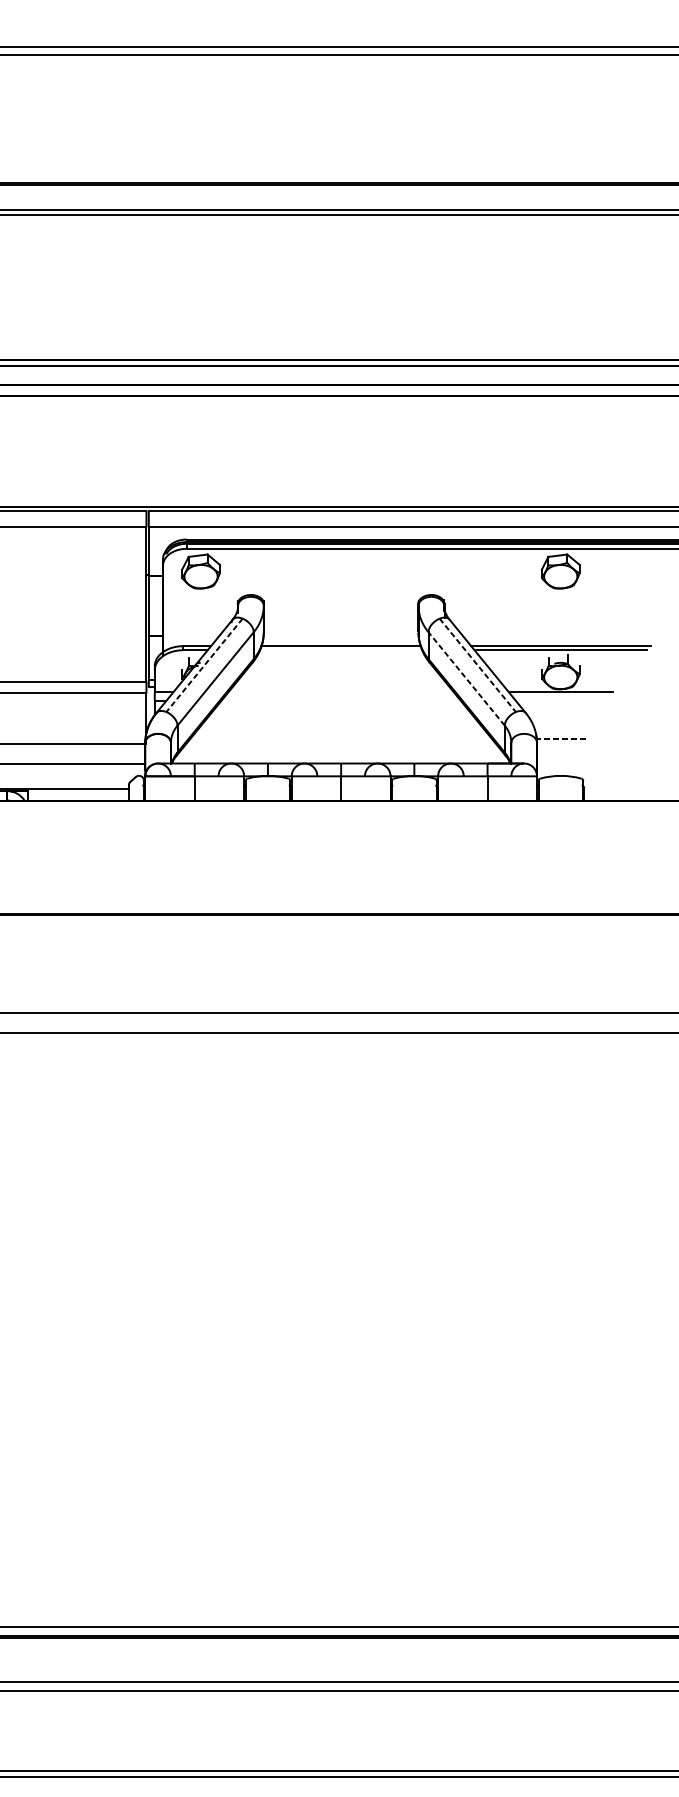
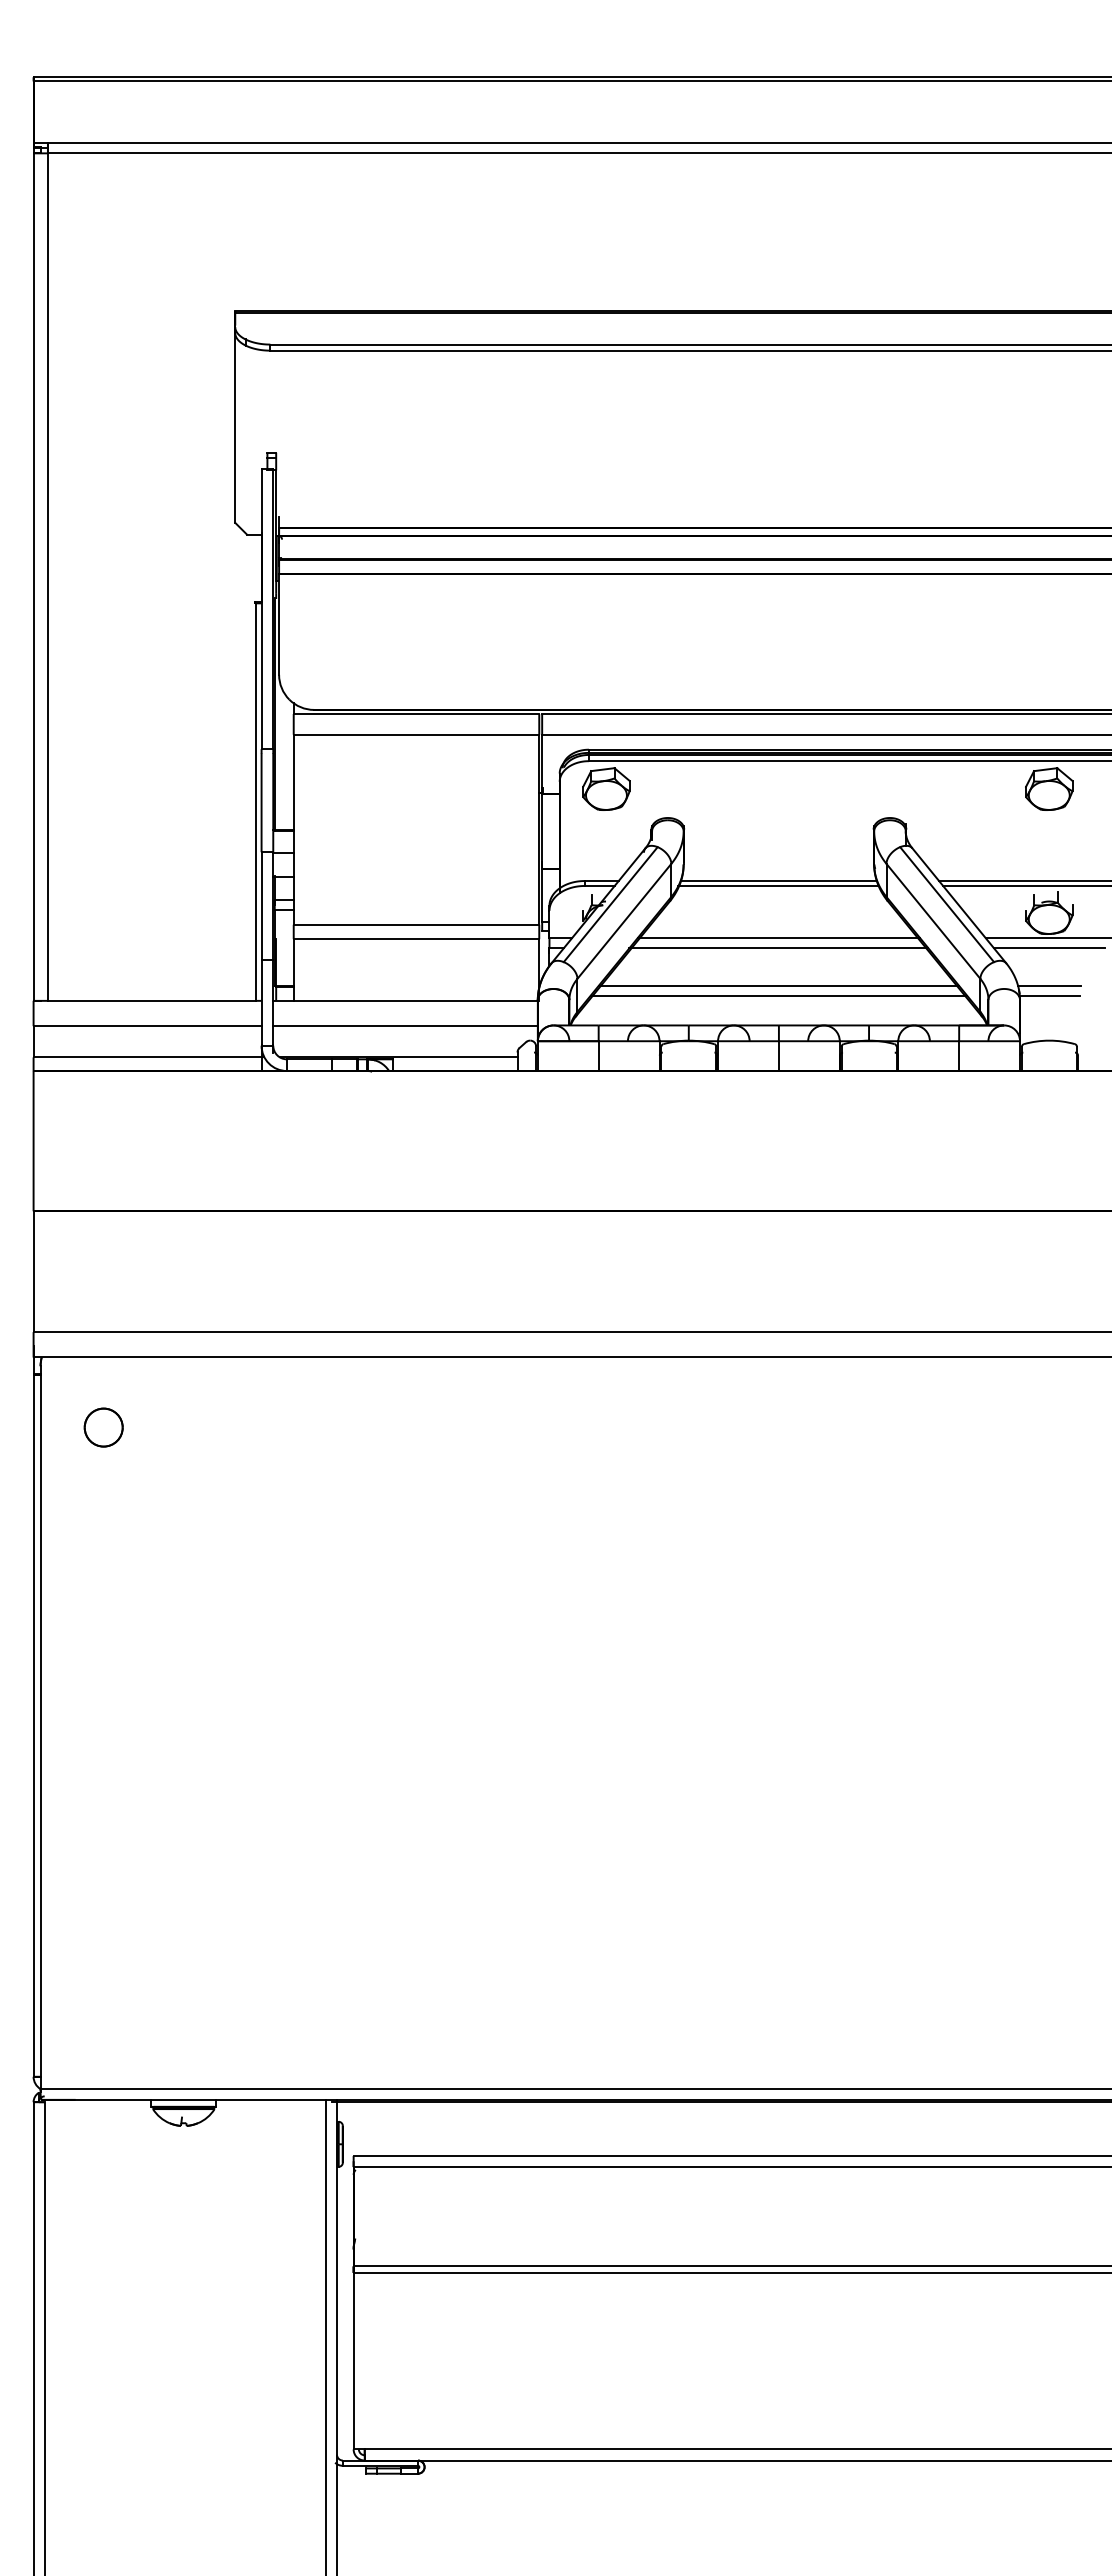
line: (340, 650) -> (778, 886), added
line: (204, 666) -> (610, 905), dashed -> solid
line: (478, 666) -> (947, 905), dashed -> solid
line: (466, 678) -> (933, 920), dashed -> solid
line: (340, 692) -> (778, 937), added
line: (340, 701) -> (778, 948), added
line: (560, 701) -> (1048, 948), added
line: (340, 731) -> (778, 985), added
line: (560, 731) -> (1049, 985), added
line: (340, 739) -> (778, 995), added
line: (560, 739) -> (1049, 995), dashed -> solid

